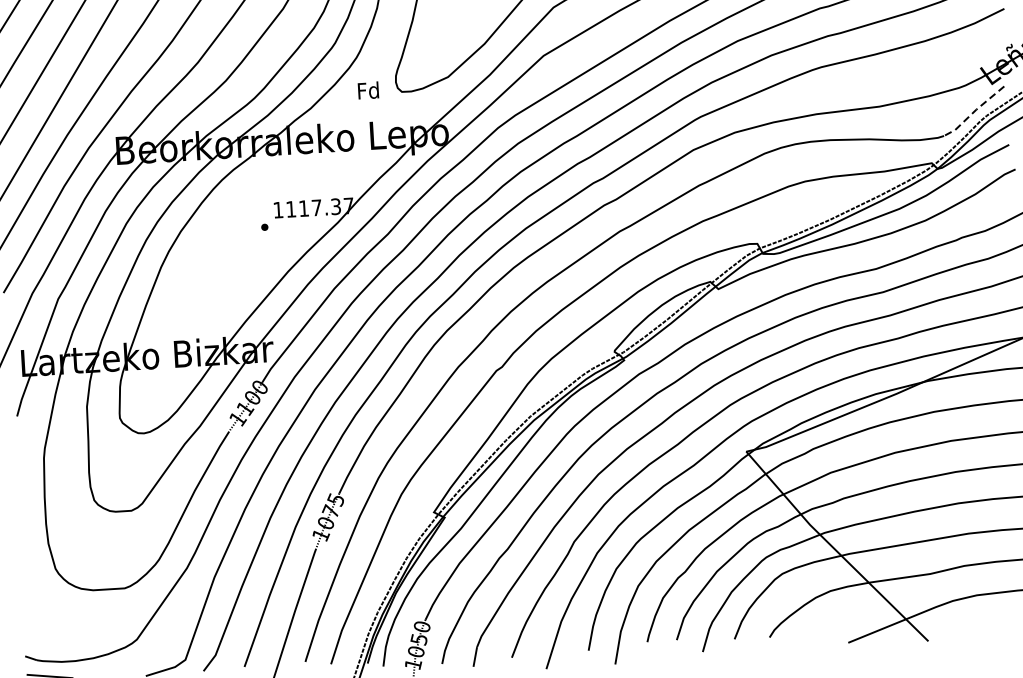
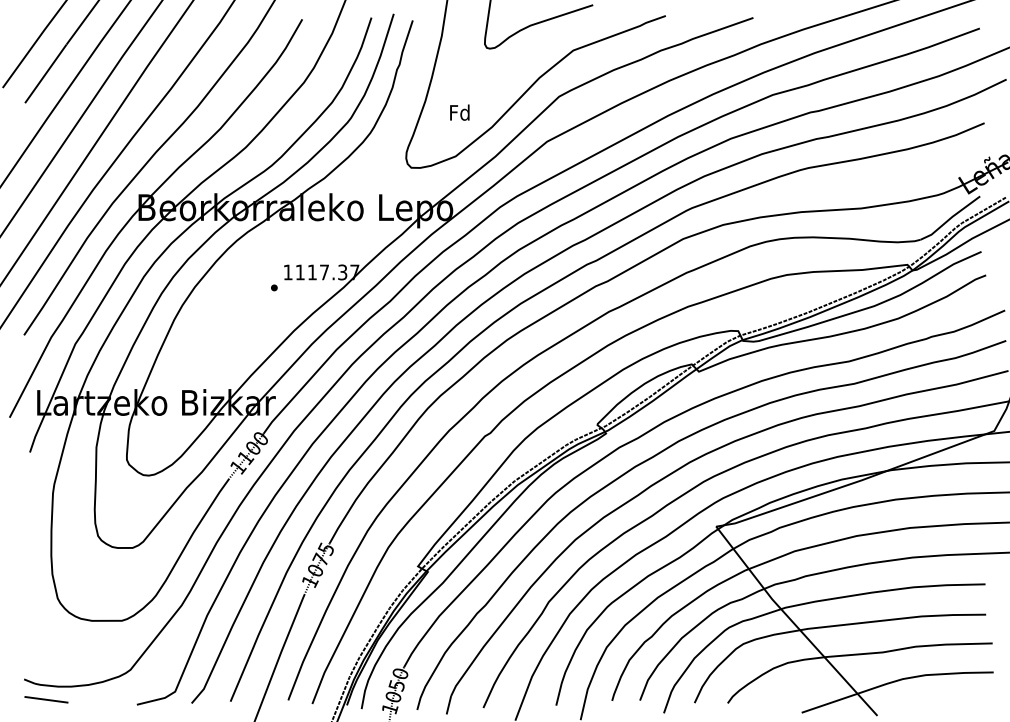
text: (368, 90) -> (459, 112), moved
line: (974, 111) -> (950, 218), dashed -> solid

